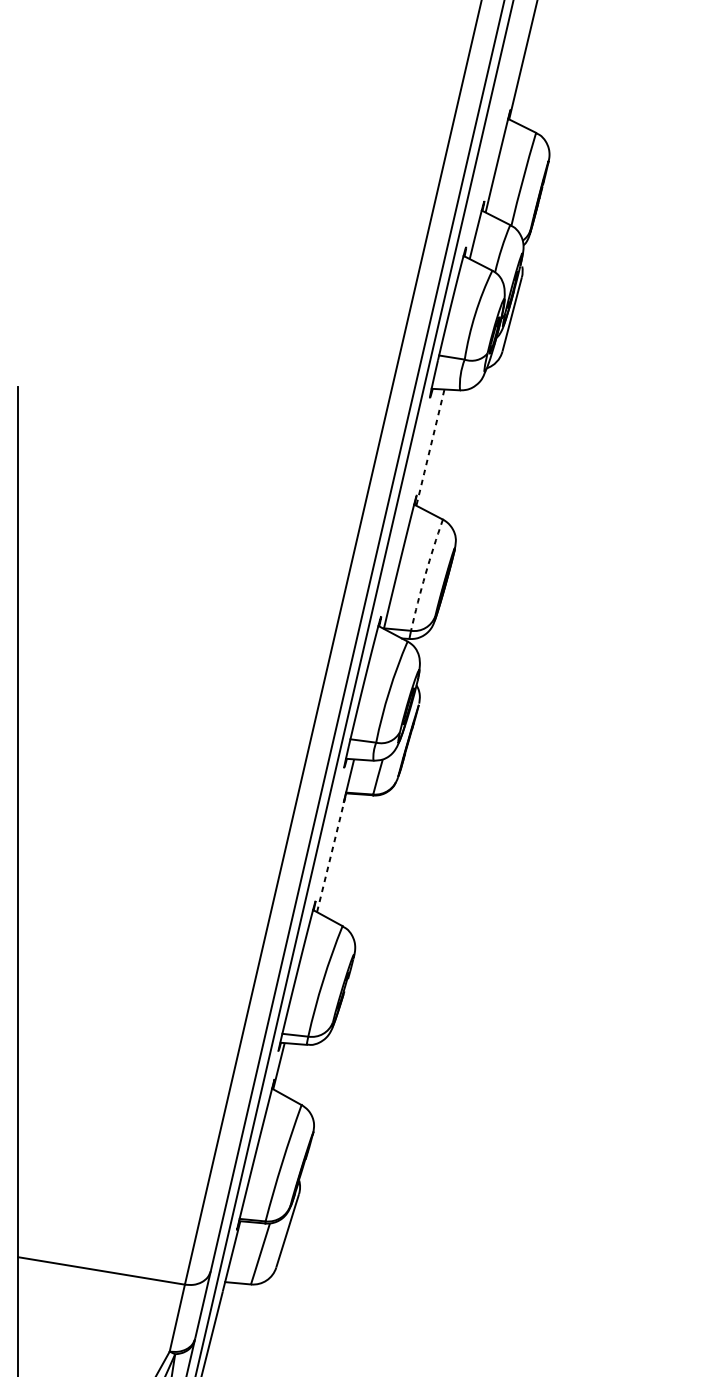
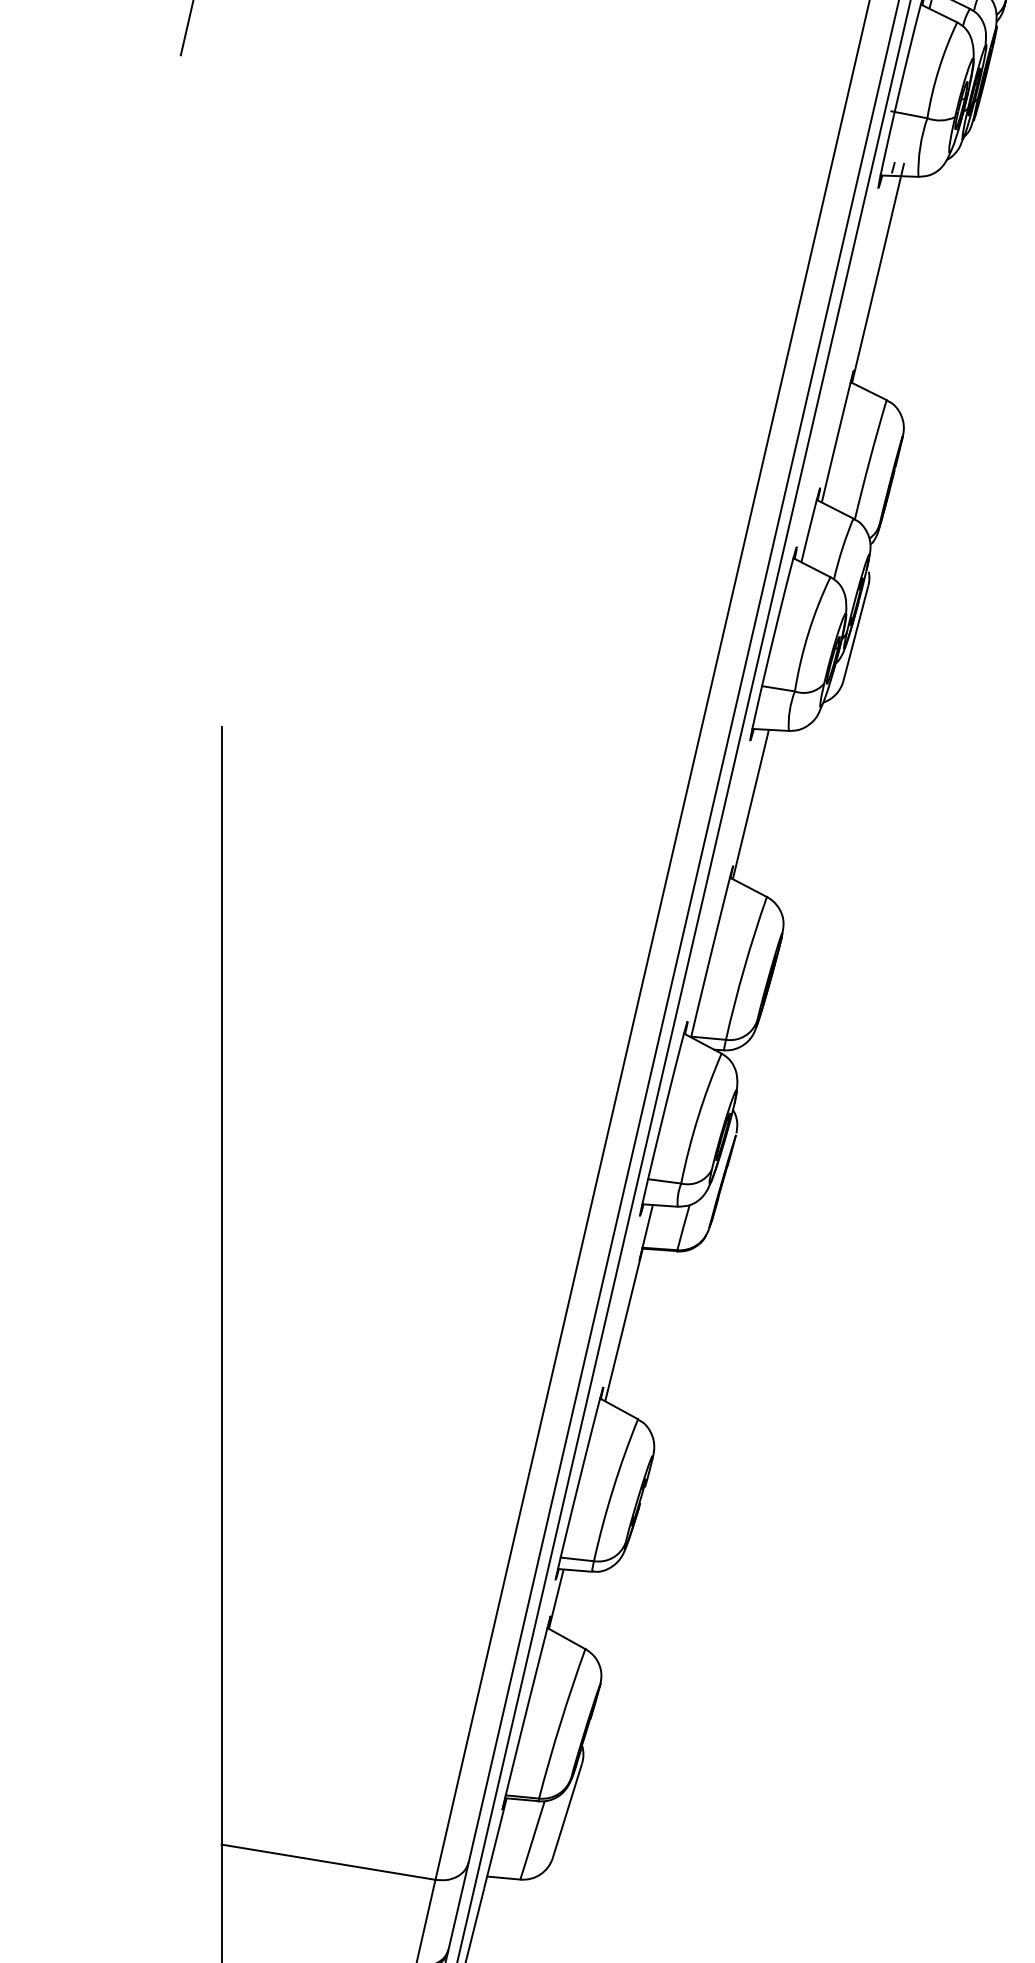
line: (430, 448) -> (750, 805), dashed -> solid
arc: (425, 574) -> (744, 967), dashed -> solid
line: (332, 852) -> (624, 1324), dashed -> solid

